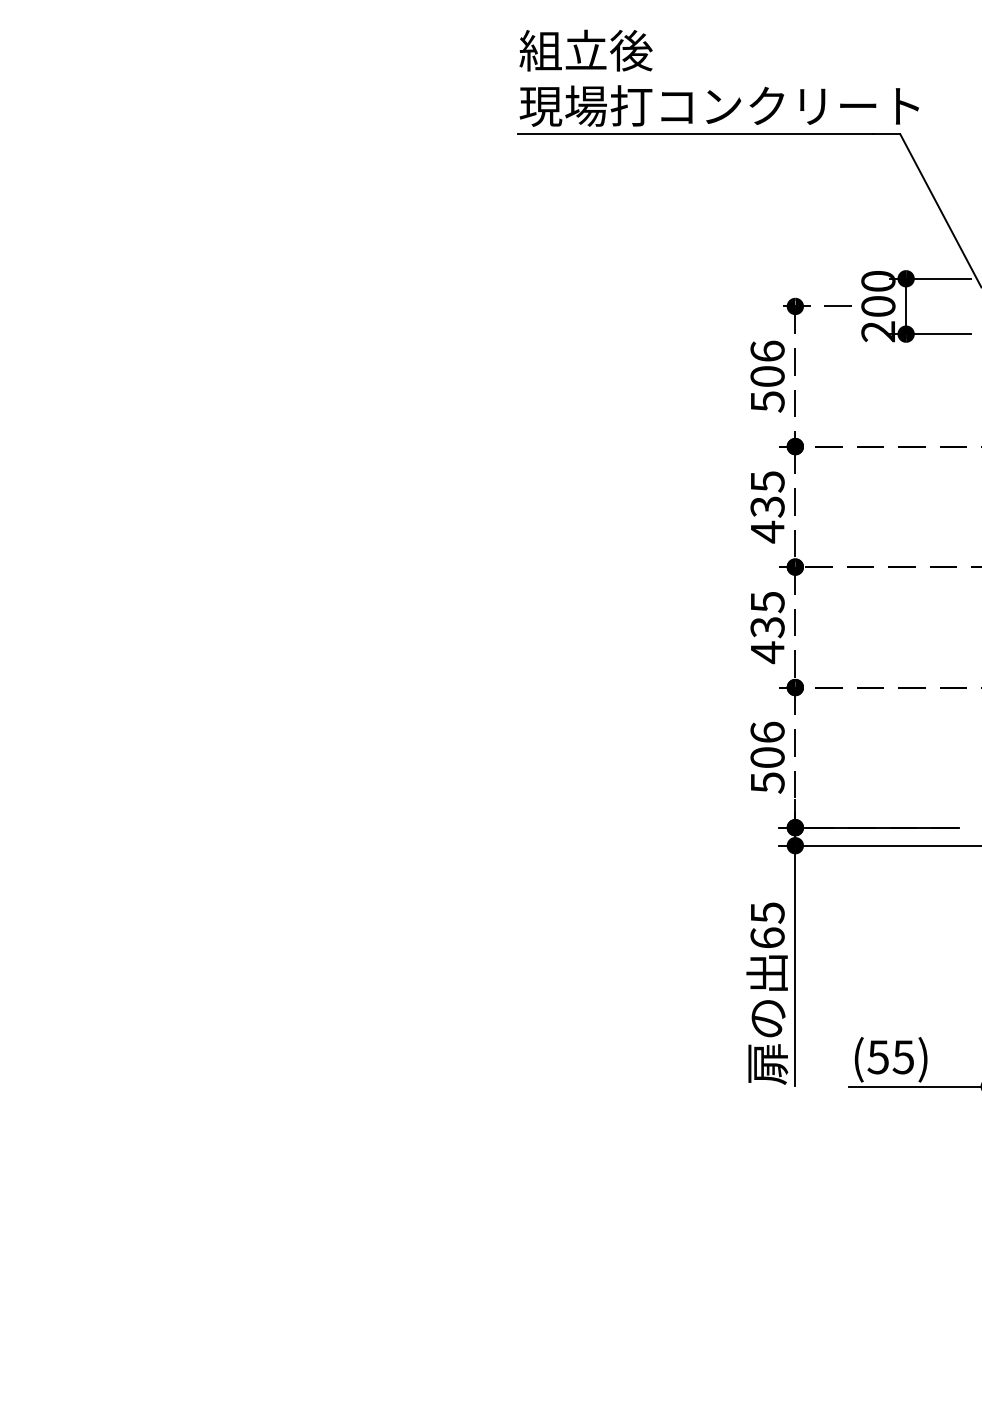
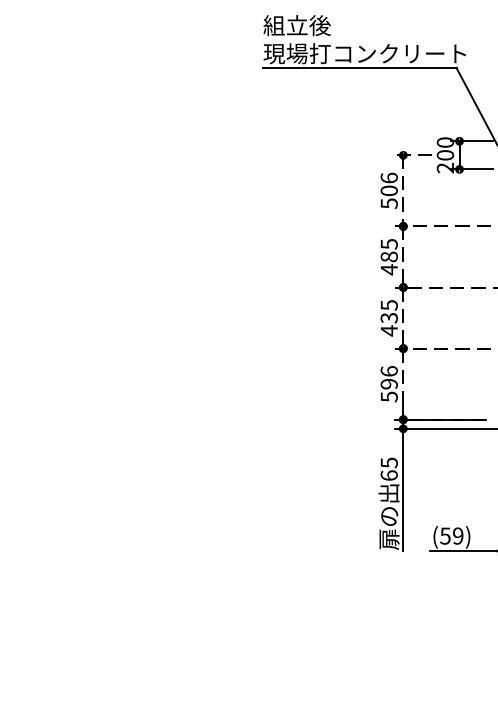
text: (766, 505) -> (388, 256), 435 -> 485
text: (766, 756) -> (388, 383), 506 -> 596
text: (902, 1056) -> (457, 535), (55) -> (59)

